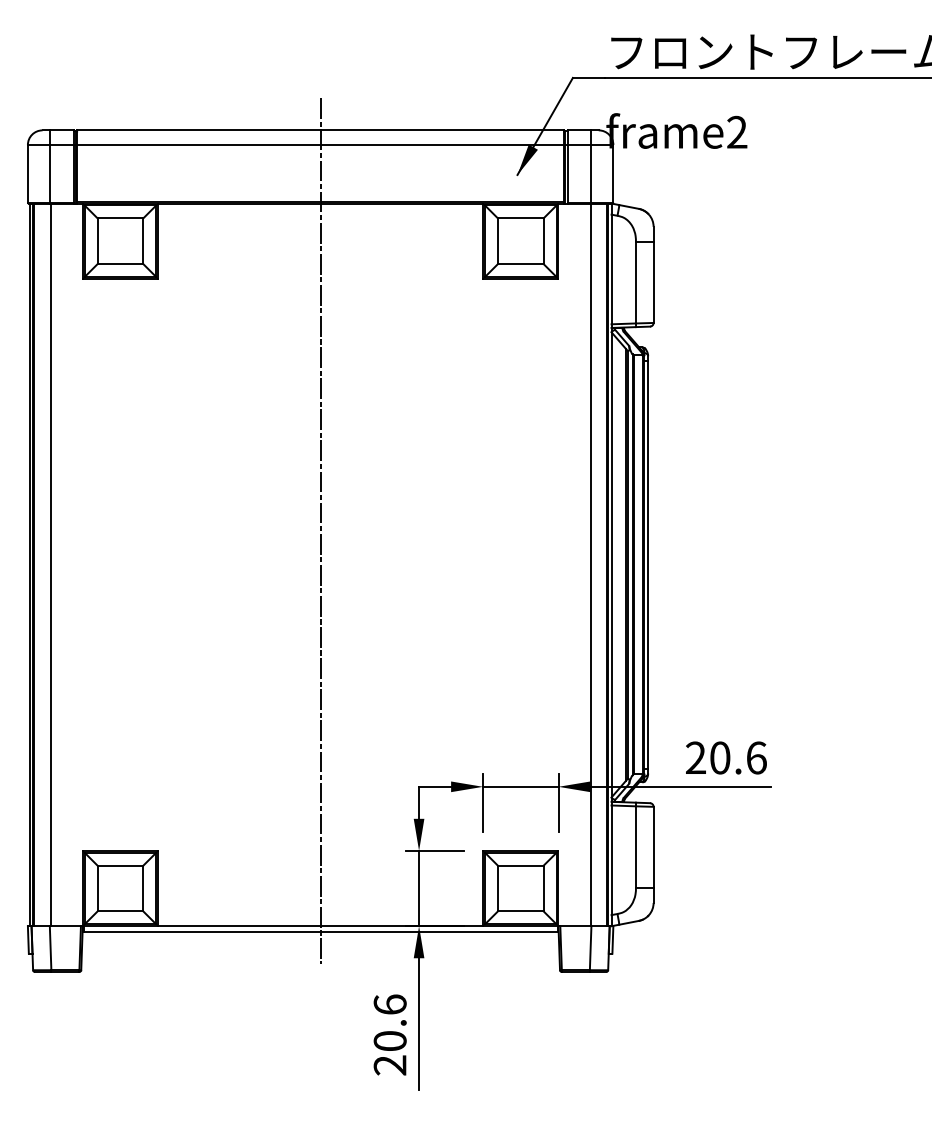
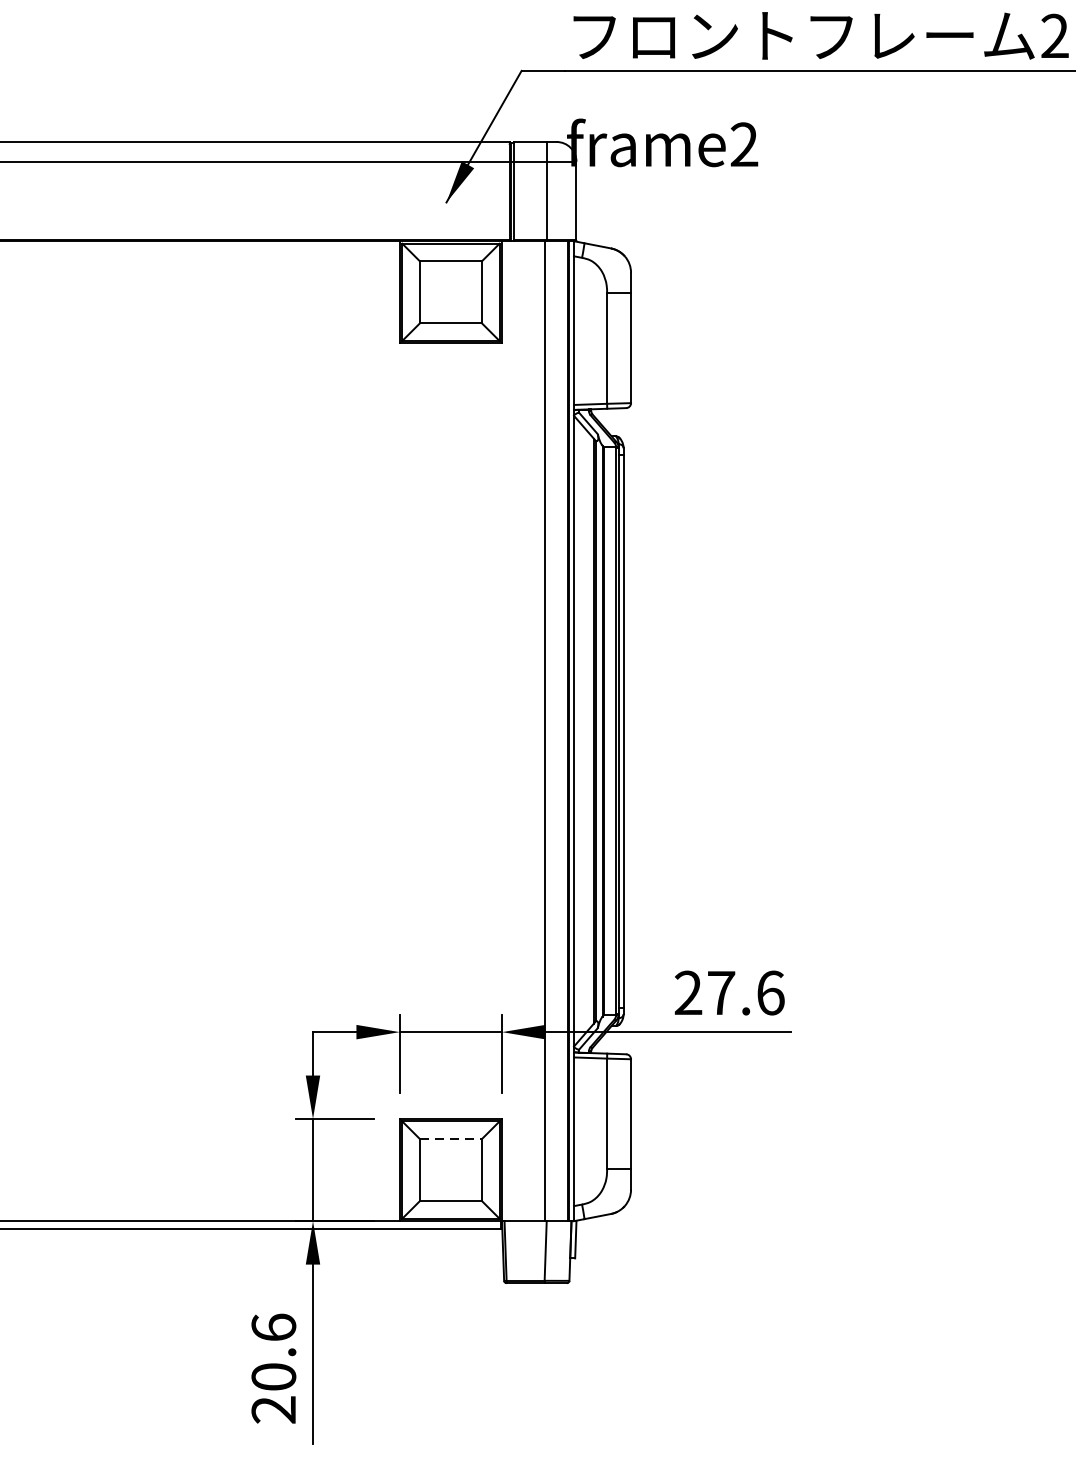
line: (320, 530) -> (179, 684), removed
text: (720, 757) -> (721, 992), 20.6 -> 27.6
line: (520, 865) -> (450, 1138), solid -> dashed

